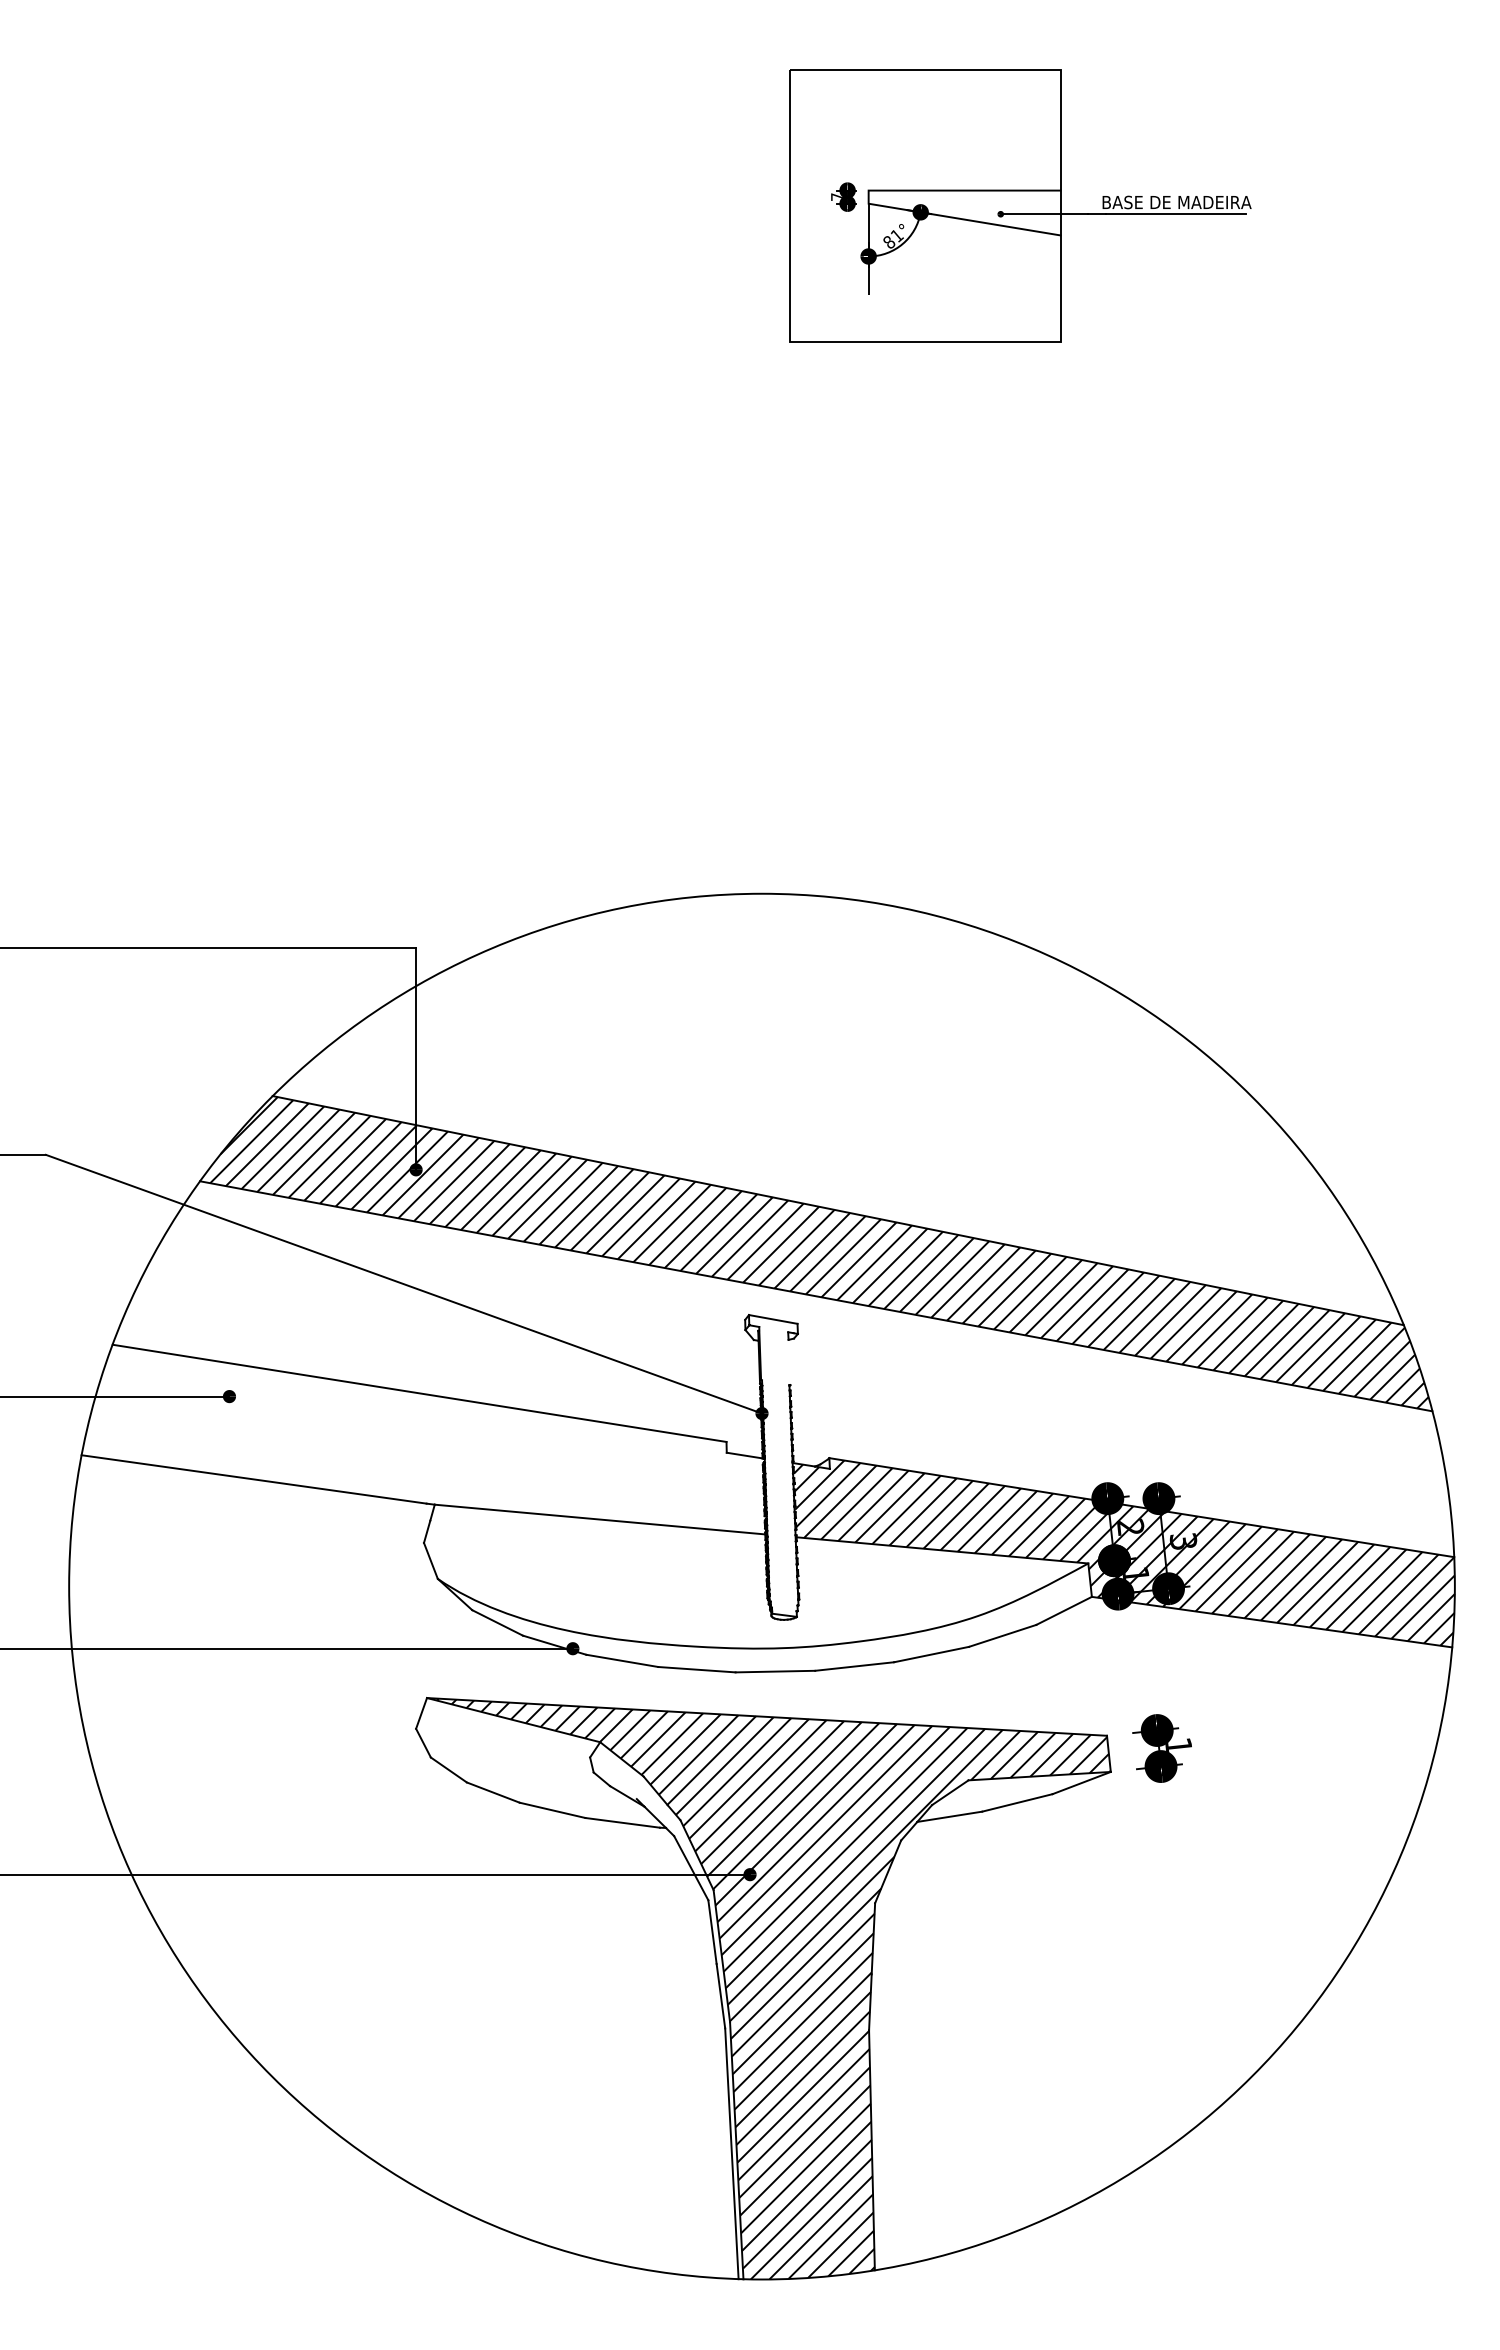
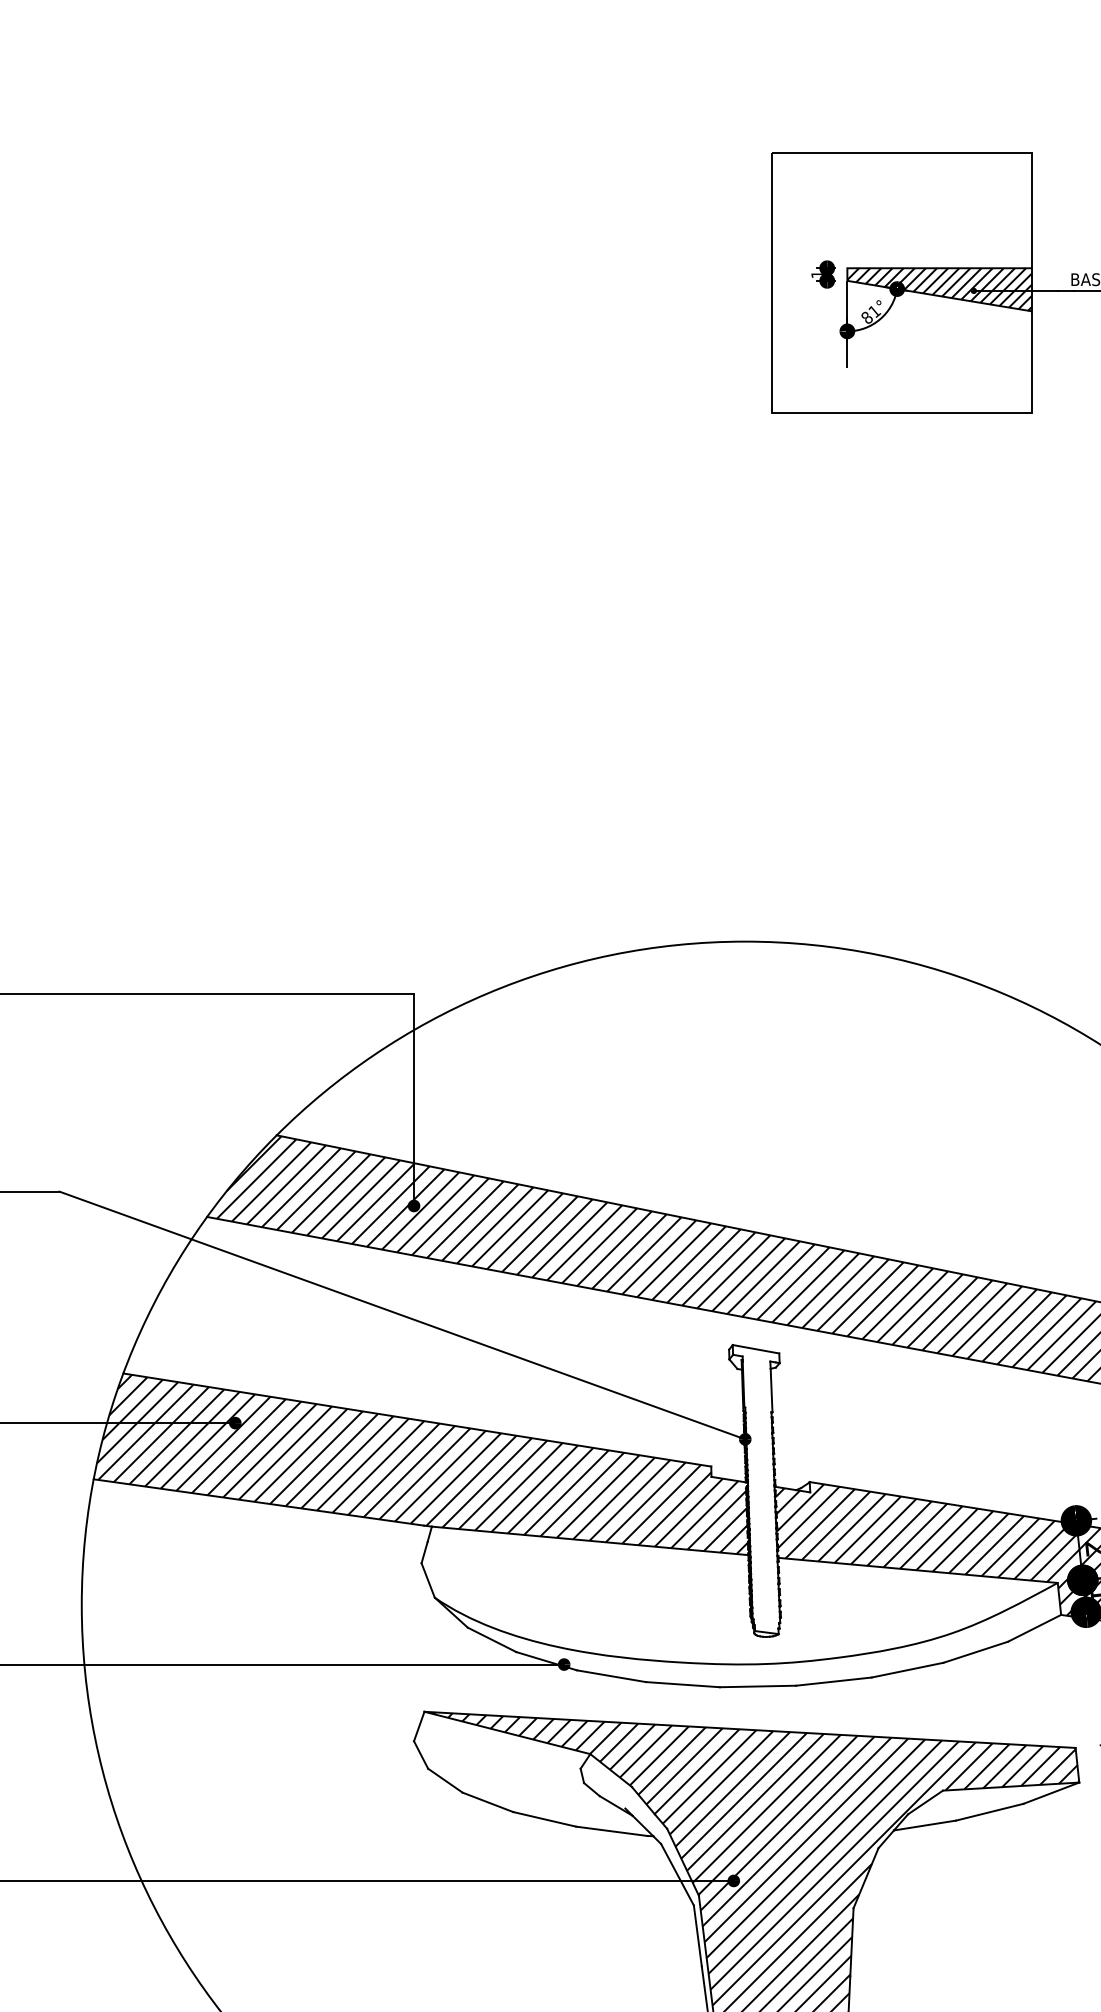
text: (836, 196) -> (816, 273), 7 -> 1
hatch: (964, 212) -> (939, 289), added
line: (789, 1362) -> (771, 1390), added
hatch: (424, 1439) -> (422, 1464), added

